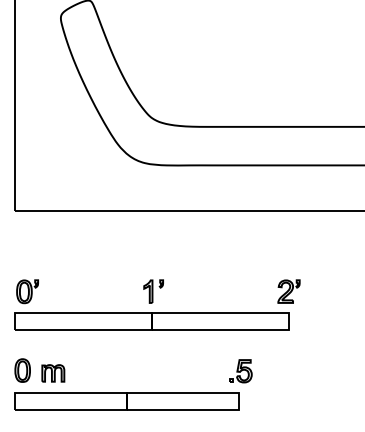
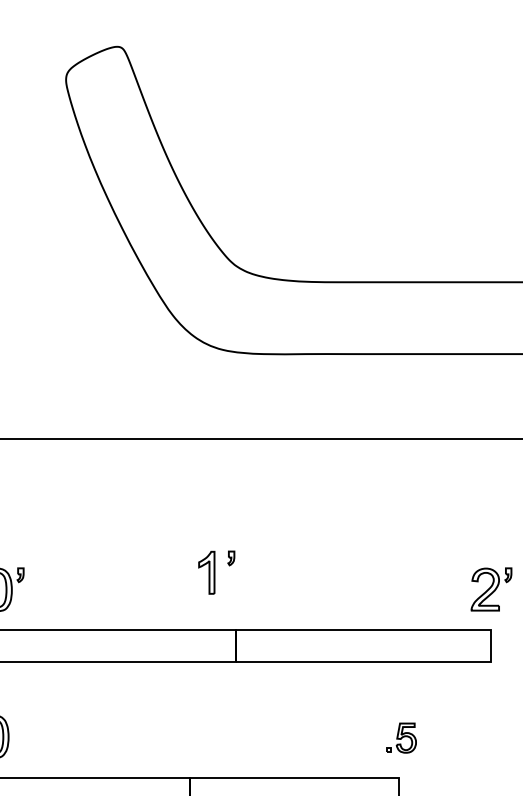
part: (153, 291) -> (216, 572), moved
part: (240, 371) -> (401, 738), size x0.7
part: (53, 373) -> (52, 742), removed

